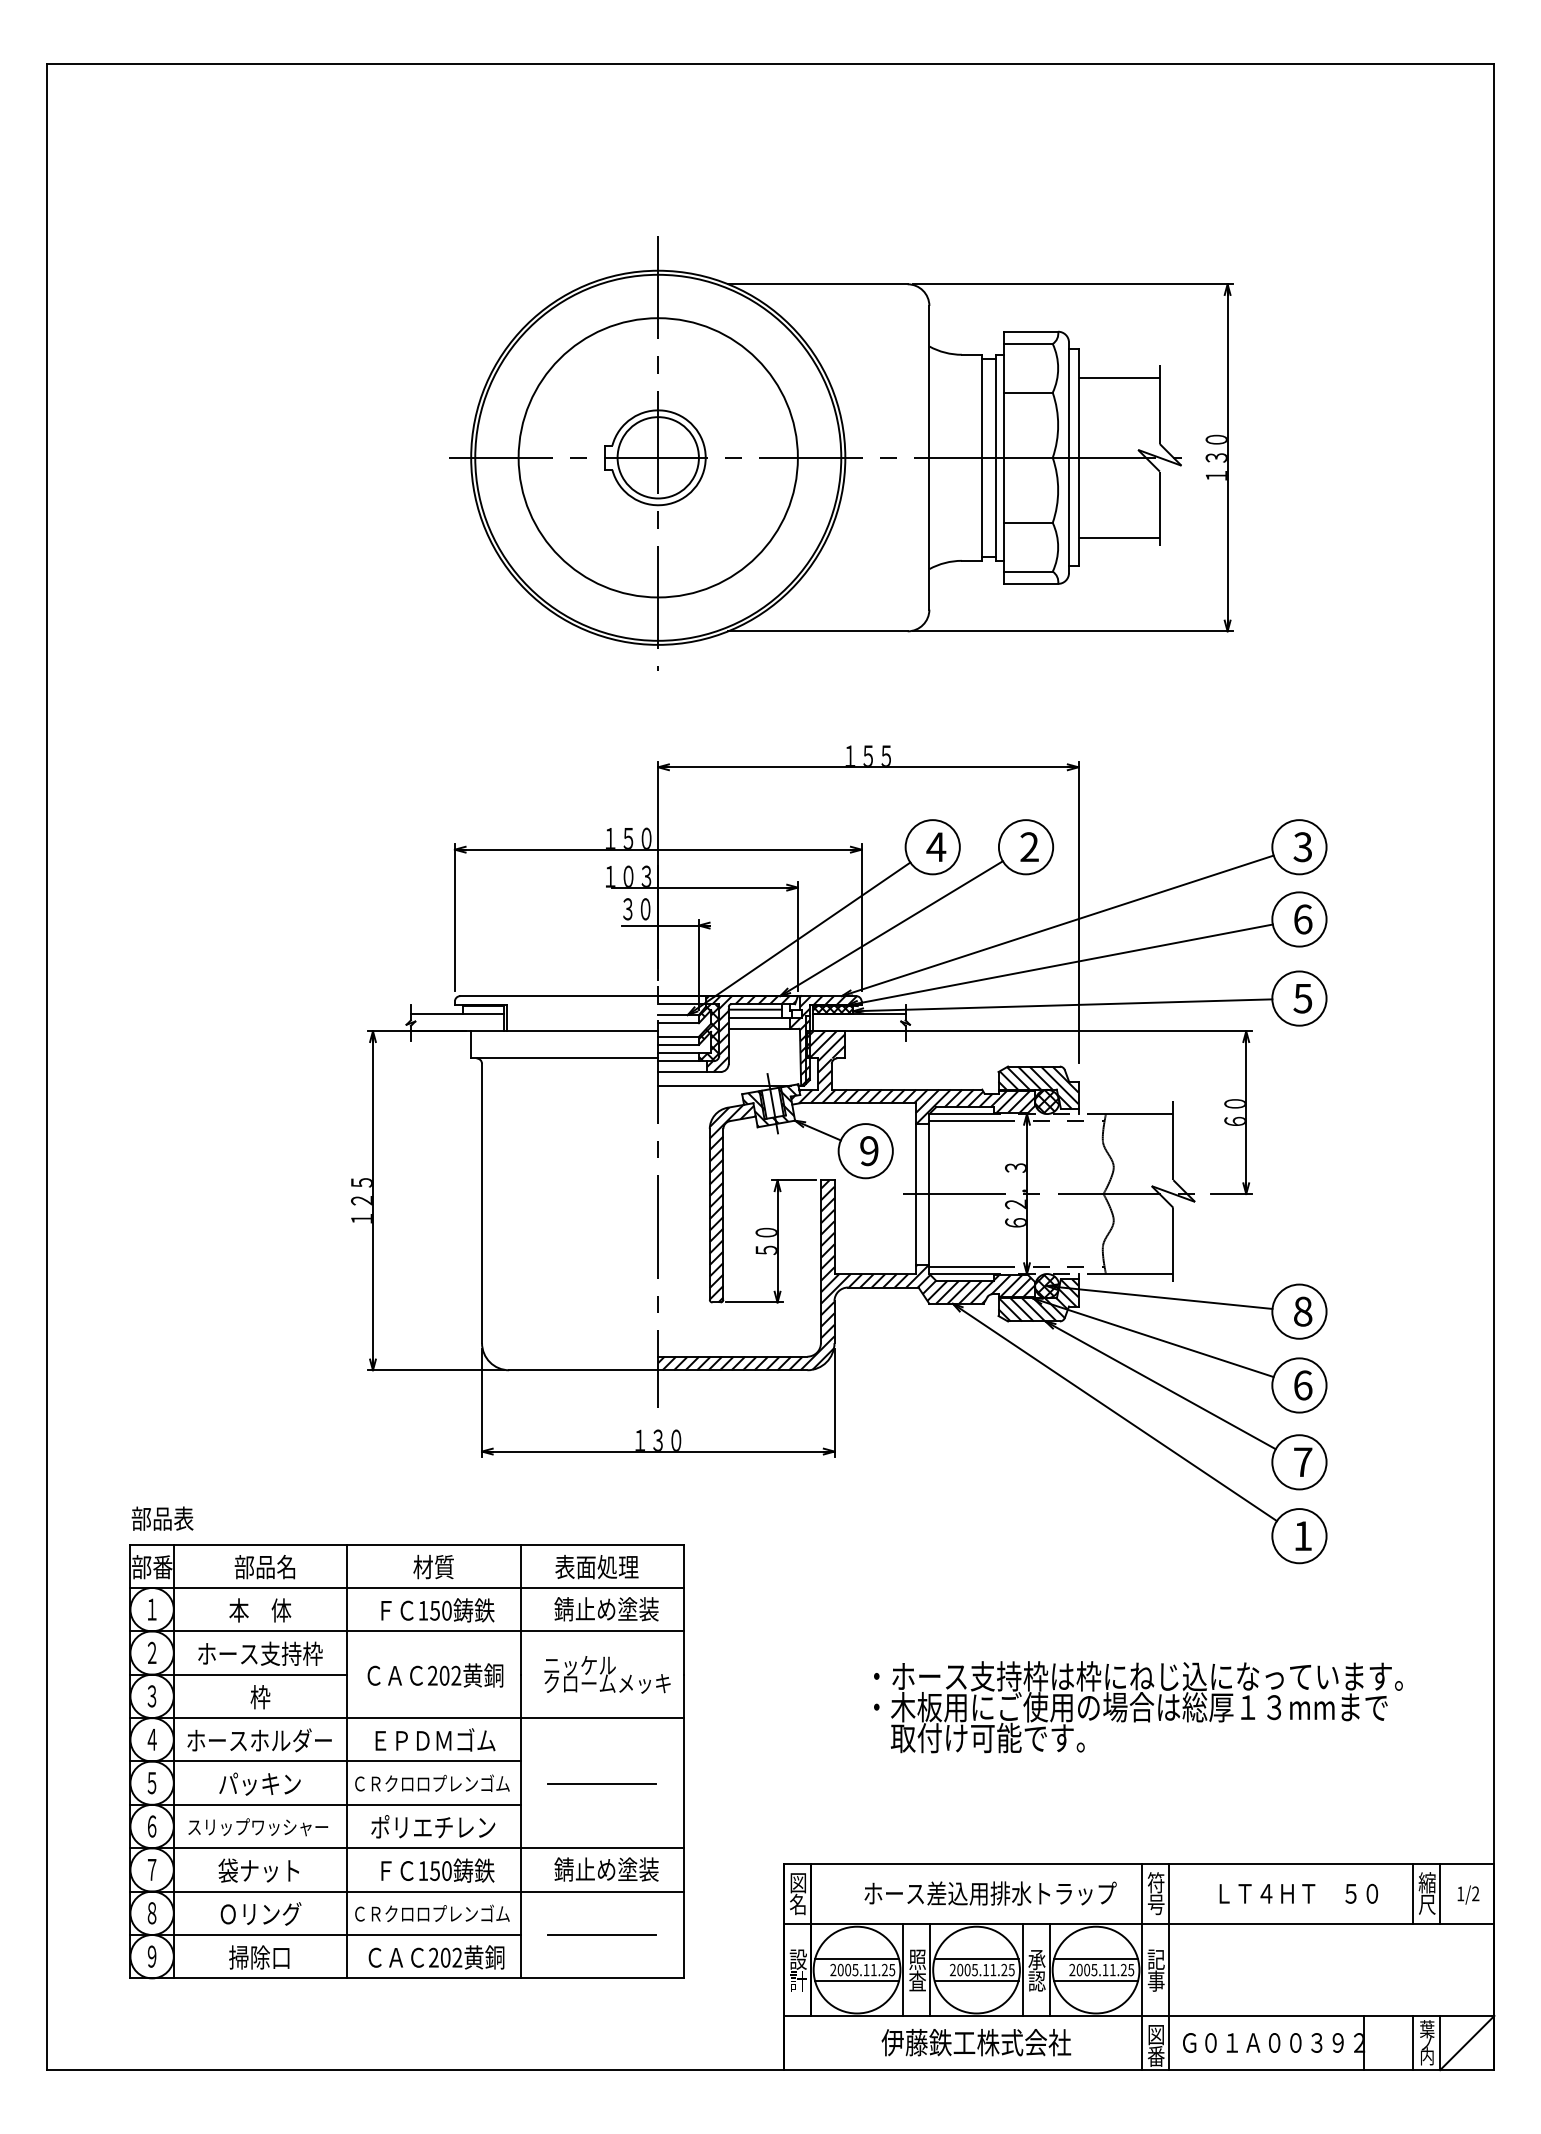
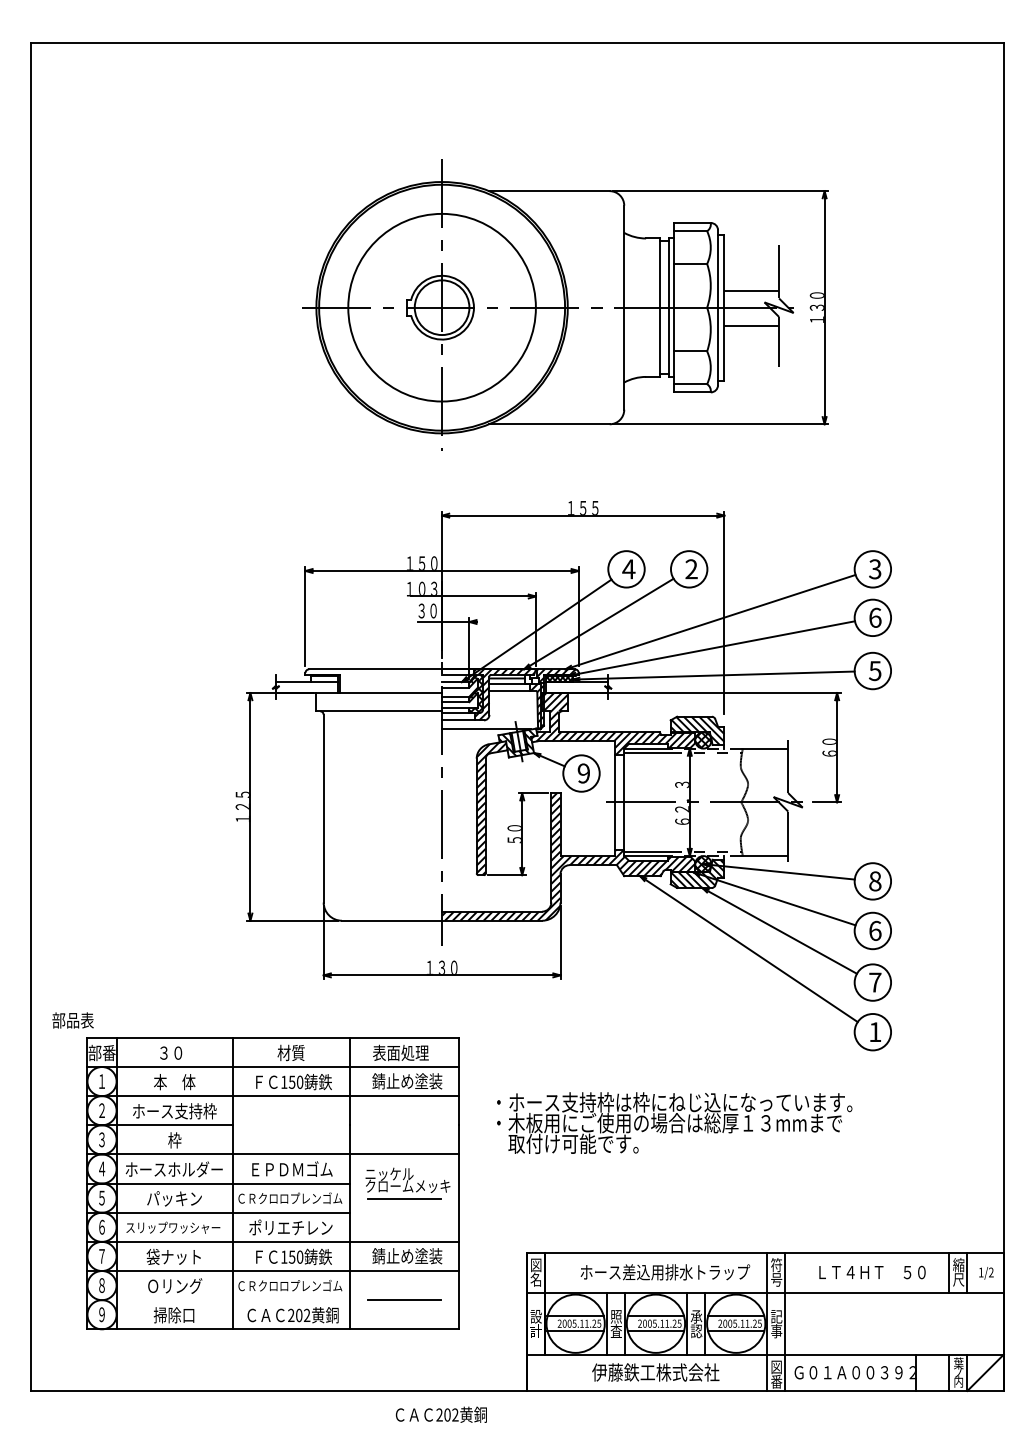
line: (1118, 377) -> (751, 290), moved
line: (1118, 537) -> (751, 326), moved
text: (161, 1518) -> (72, 1020), moved
text: (264, 1566) -> (177, 1052), 部品名 -> ３０
text: (606, 1673) -> (407, 1179), moved
text: (434, 1675) -> (440, 1414), moved
text: (1138, 1706) -> (674, 1122), moved
line: (325, 1935) -> (218, 1300), removed

